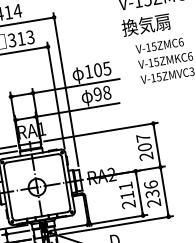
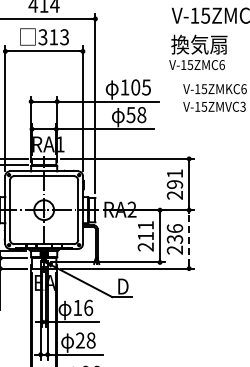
text: (159, 46) -> (196, 65), moved
text: (97, 93) -> (130, 114), 98 -> 58
text: (144, 142) -> (175, 178), 207 -> 291
line: (164, 191) -> (189, 238), solid -> dashed

